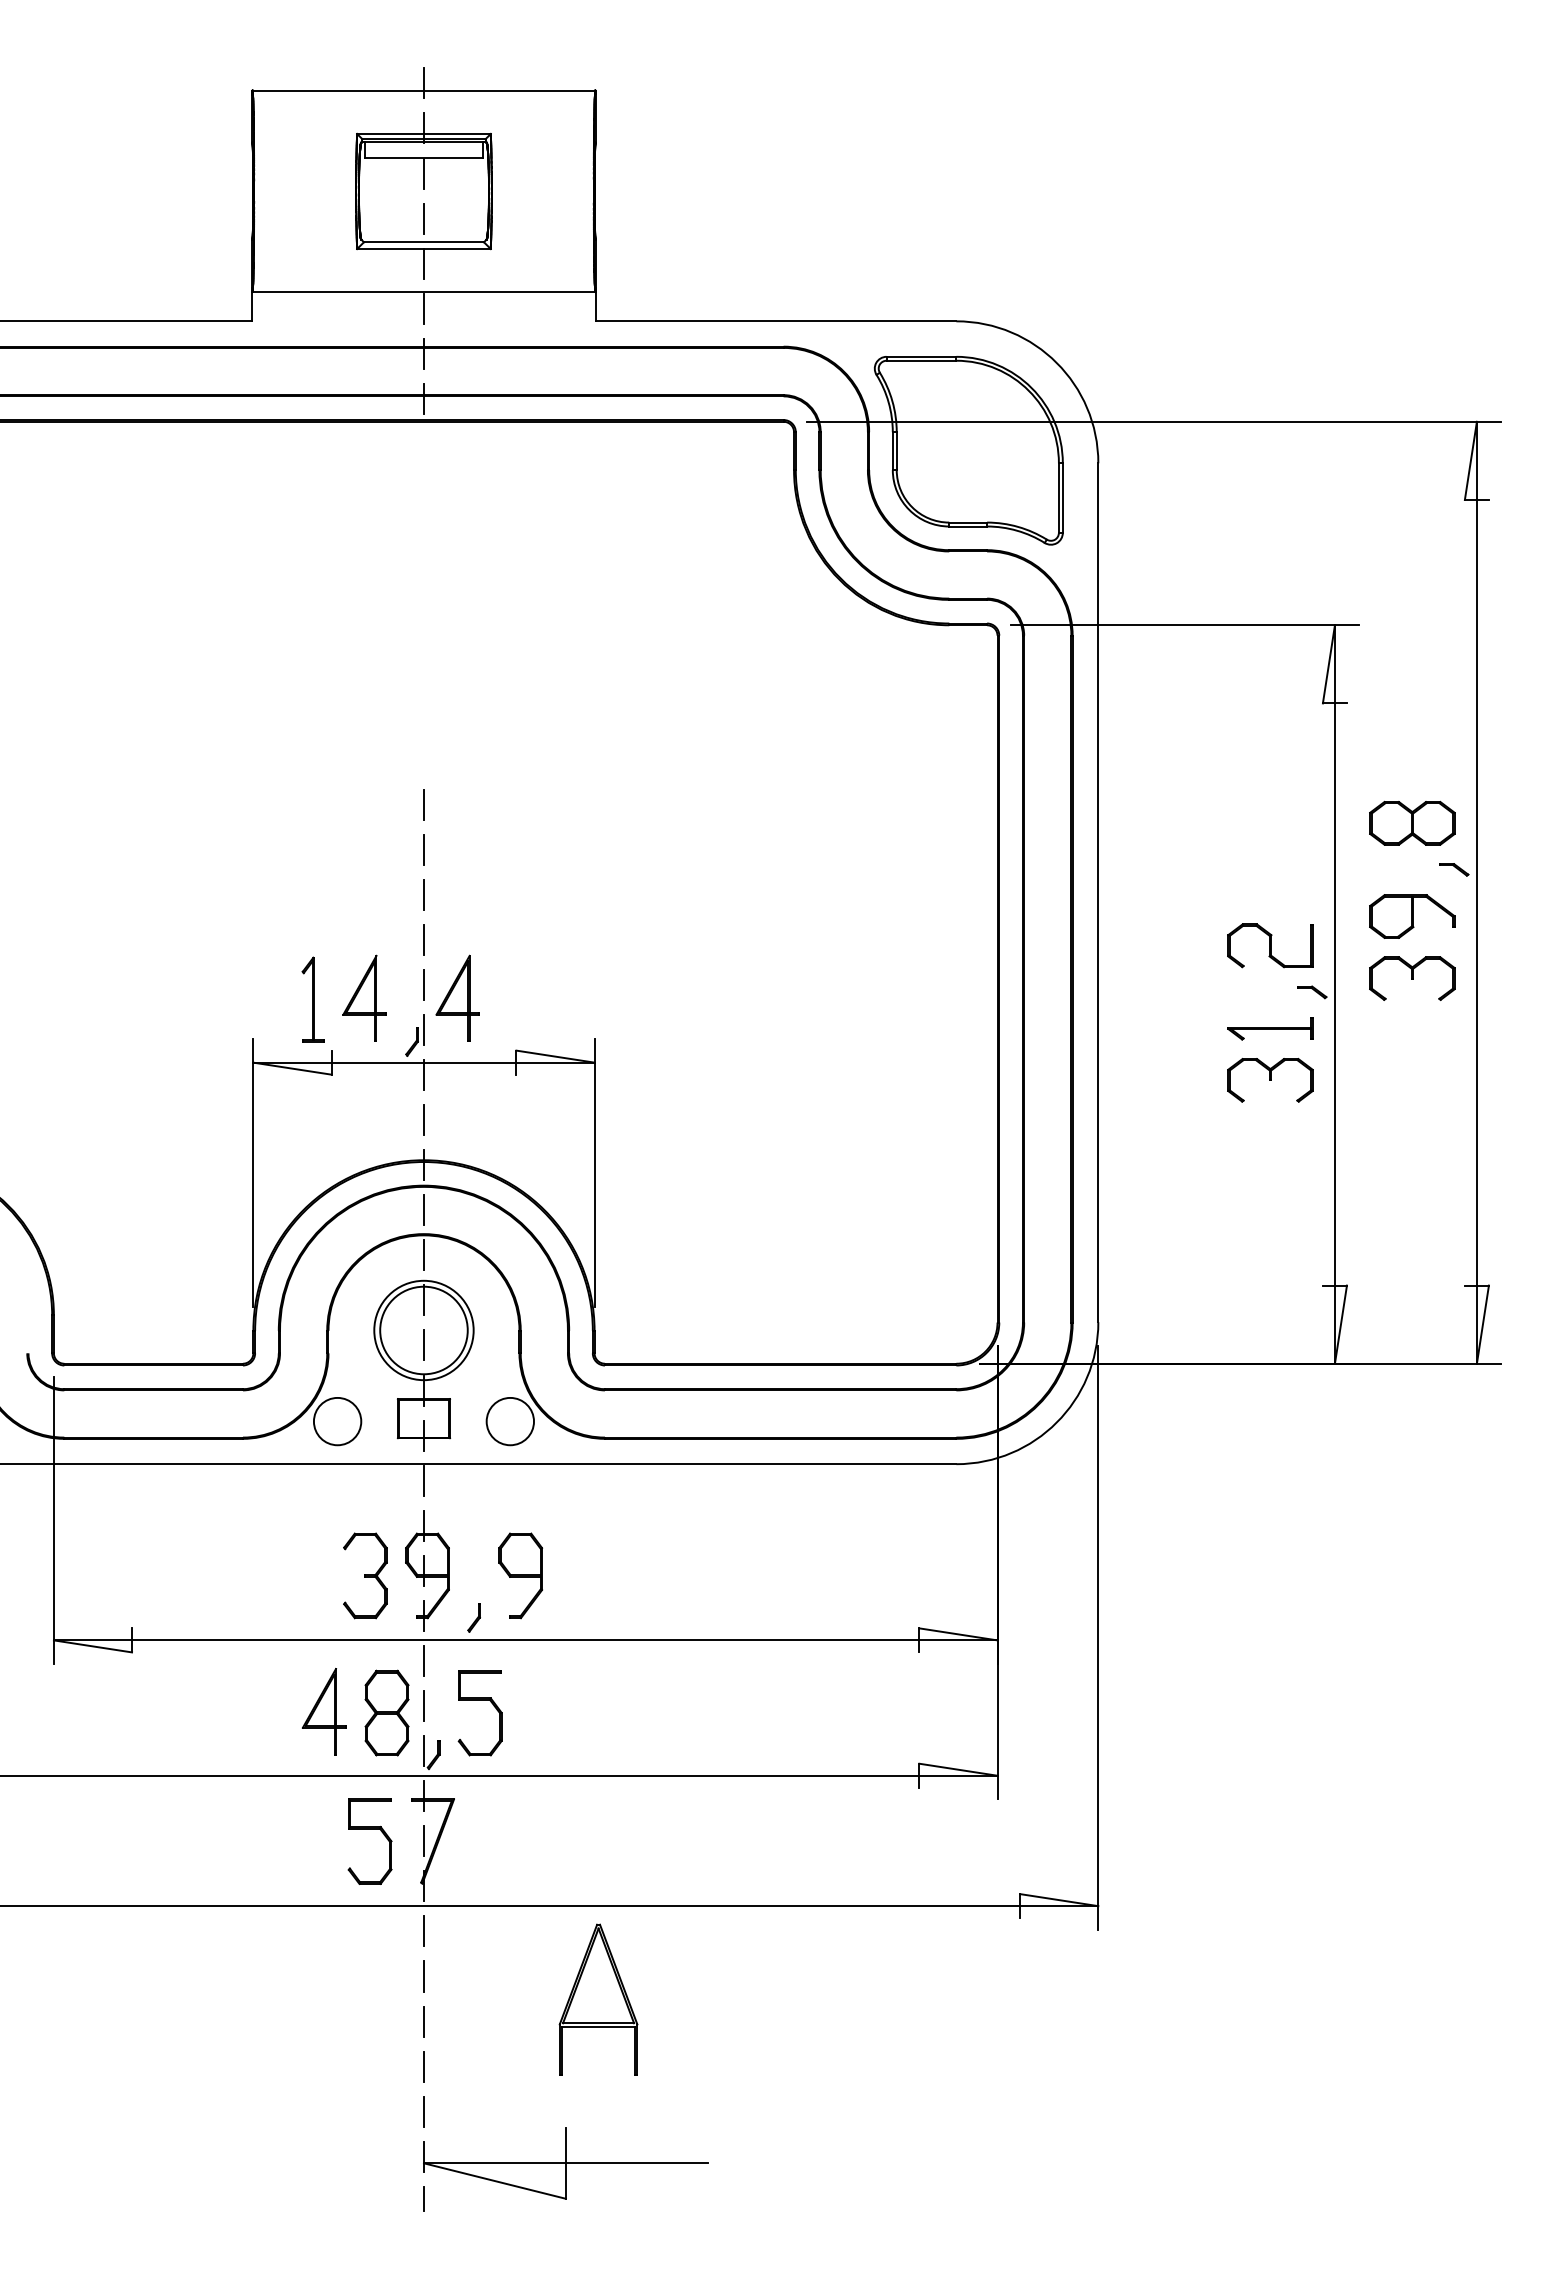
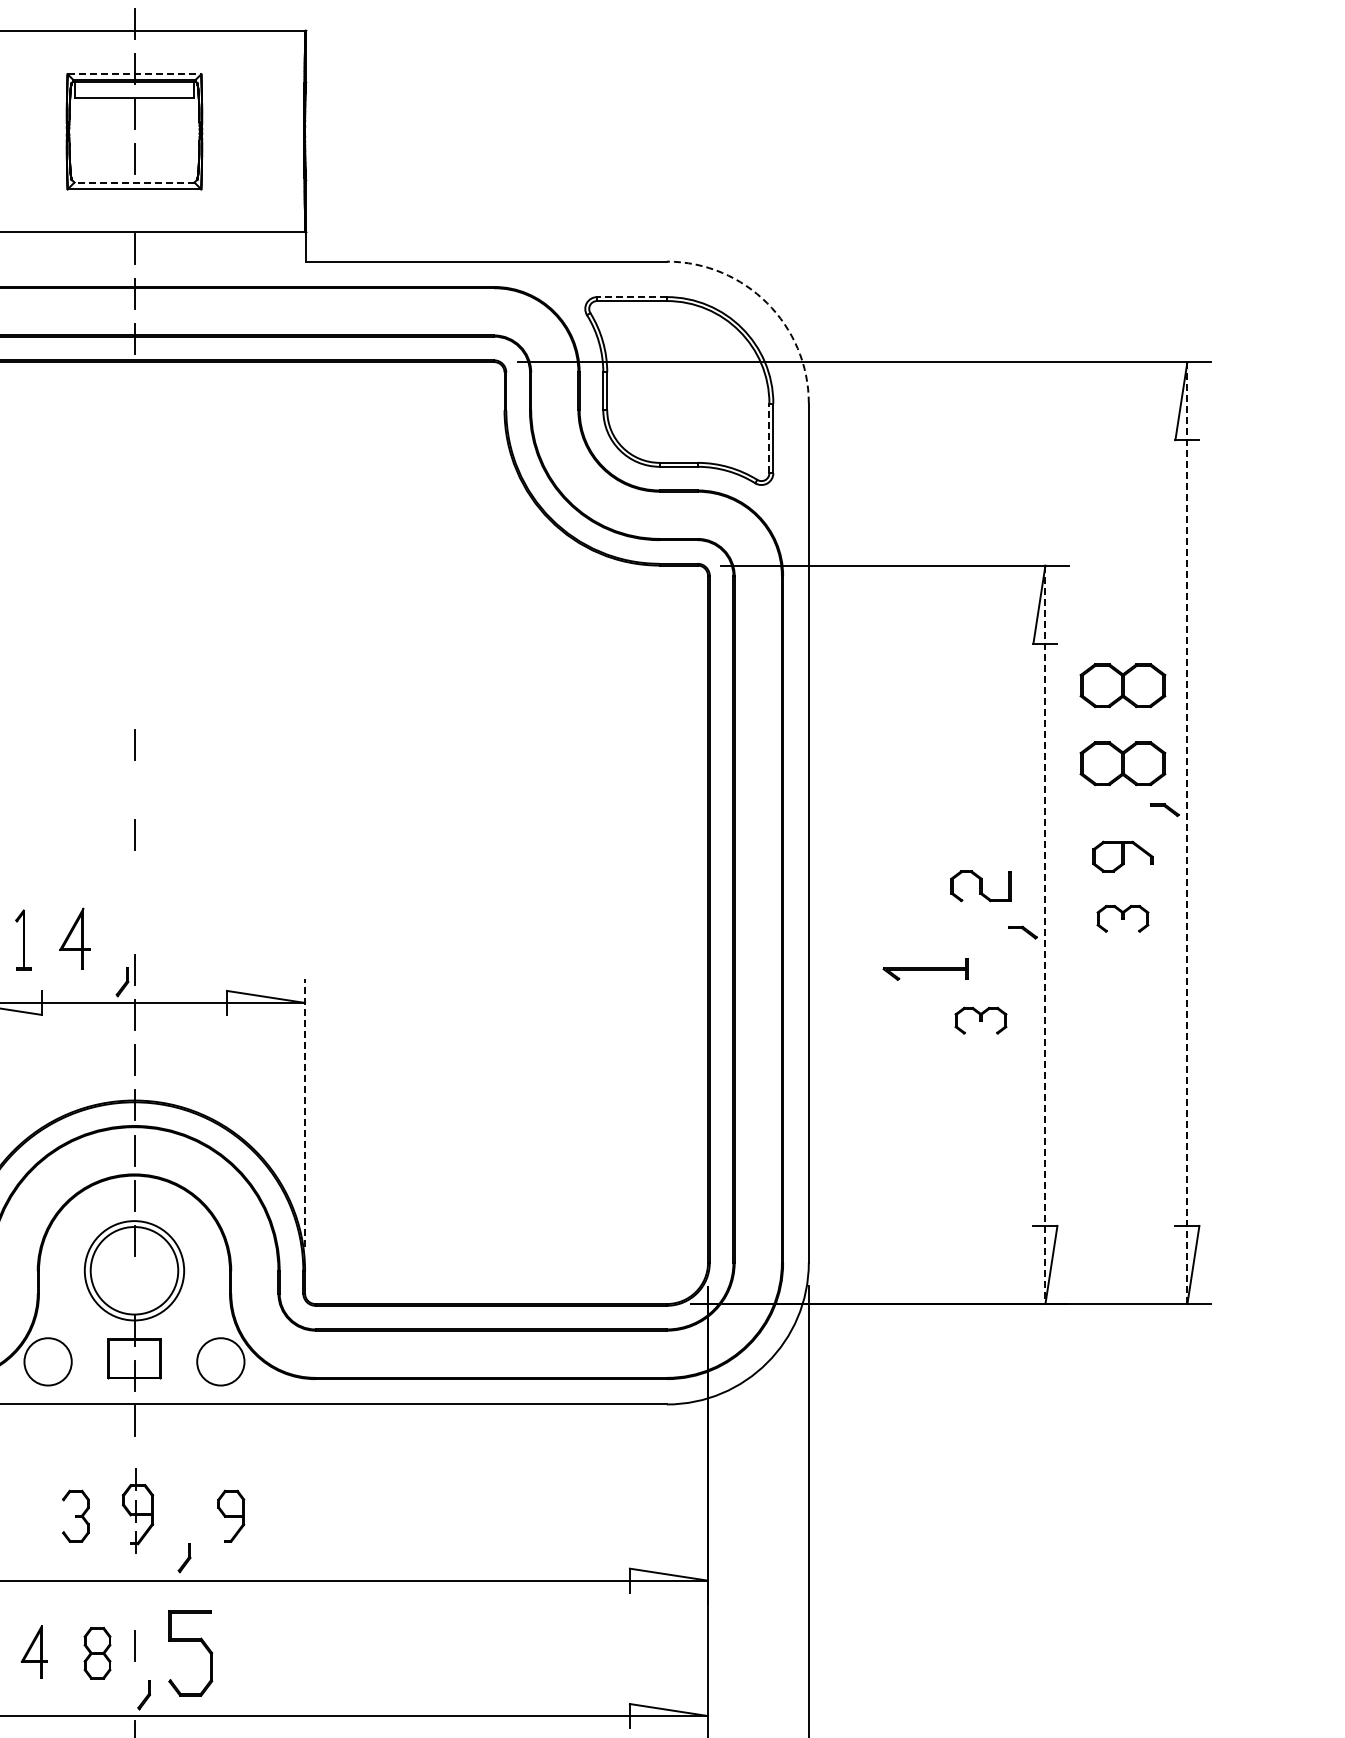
line: (423, 133) -> (134, 73), solid -> dashed
line: (423, 242) -> (134, 182), solid -> dashed
line: (423, 263) -> (134, 203), removed
line: (921, 356) -> (632, 296), solid -> dashed
arc: (1056, 362) -> (767, 302), solid -> dashed
line: (1058, 498) -> (769, 438), solid -> dashed
part: (1412, 744) -> (1123, 684), added
line: (423, 849) -> (134, 789), removed
line: (1476, 892) -> (1187, 832), solid -> dashed
part: (1412, 916) -> (1123, 856), size x0.7
line: (423, 939) -> (134, 879), removed
part: (1270, 945) -> (981, 885), size x0.7
part: (1412, 978) -> (1123, 918), size x0.6
line: (423, 984) -> (134, 924), removed
line: (1334, 995) -> (1045, 935), solid -> dashed
part: (364, 997) -> (75, 937), size x0.7
part: (457, 997) -> (168, 937), removed
part: (312, 999) -> (23, 939), size x0.7
part: (1270, 1028) -> (926, 968), moved
part: (1270, 1080) -> (981, 1020), size x0.6
line: (594, 1172) -> (305, 1112), solid -> dashed
line: (423, 1345) -> (134, 1285), removed
part: (427, 1570) -> (138, 1510), size x0.7
part: (365, 1575) -> (76, 1515), size x0.6
part: (520, 1575) -> (231, 1515), size x0.6
line: (423, 1660) -> (134, 1600), removed
part: (323, 1711) -> (34, 1651), size x0.6
part: (386, 1712) -> (97, 1652), size x0.6
line: (423, 1751) -> (134, 1691), removed

